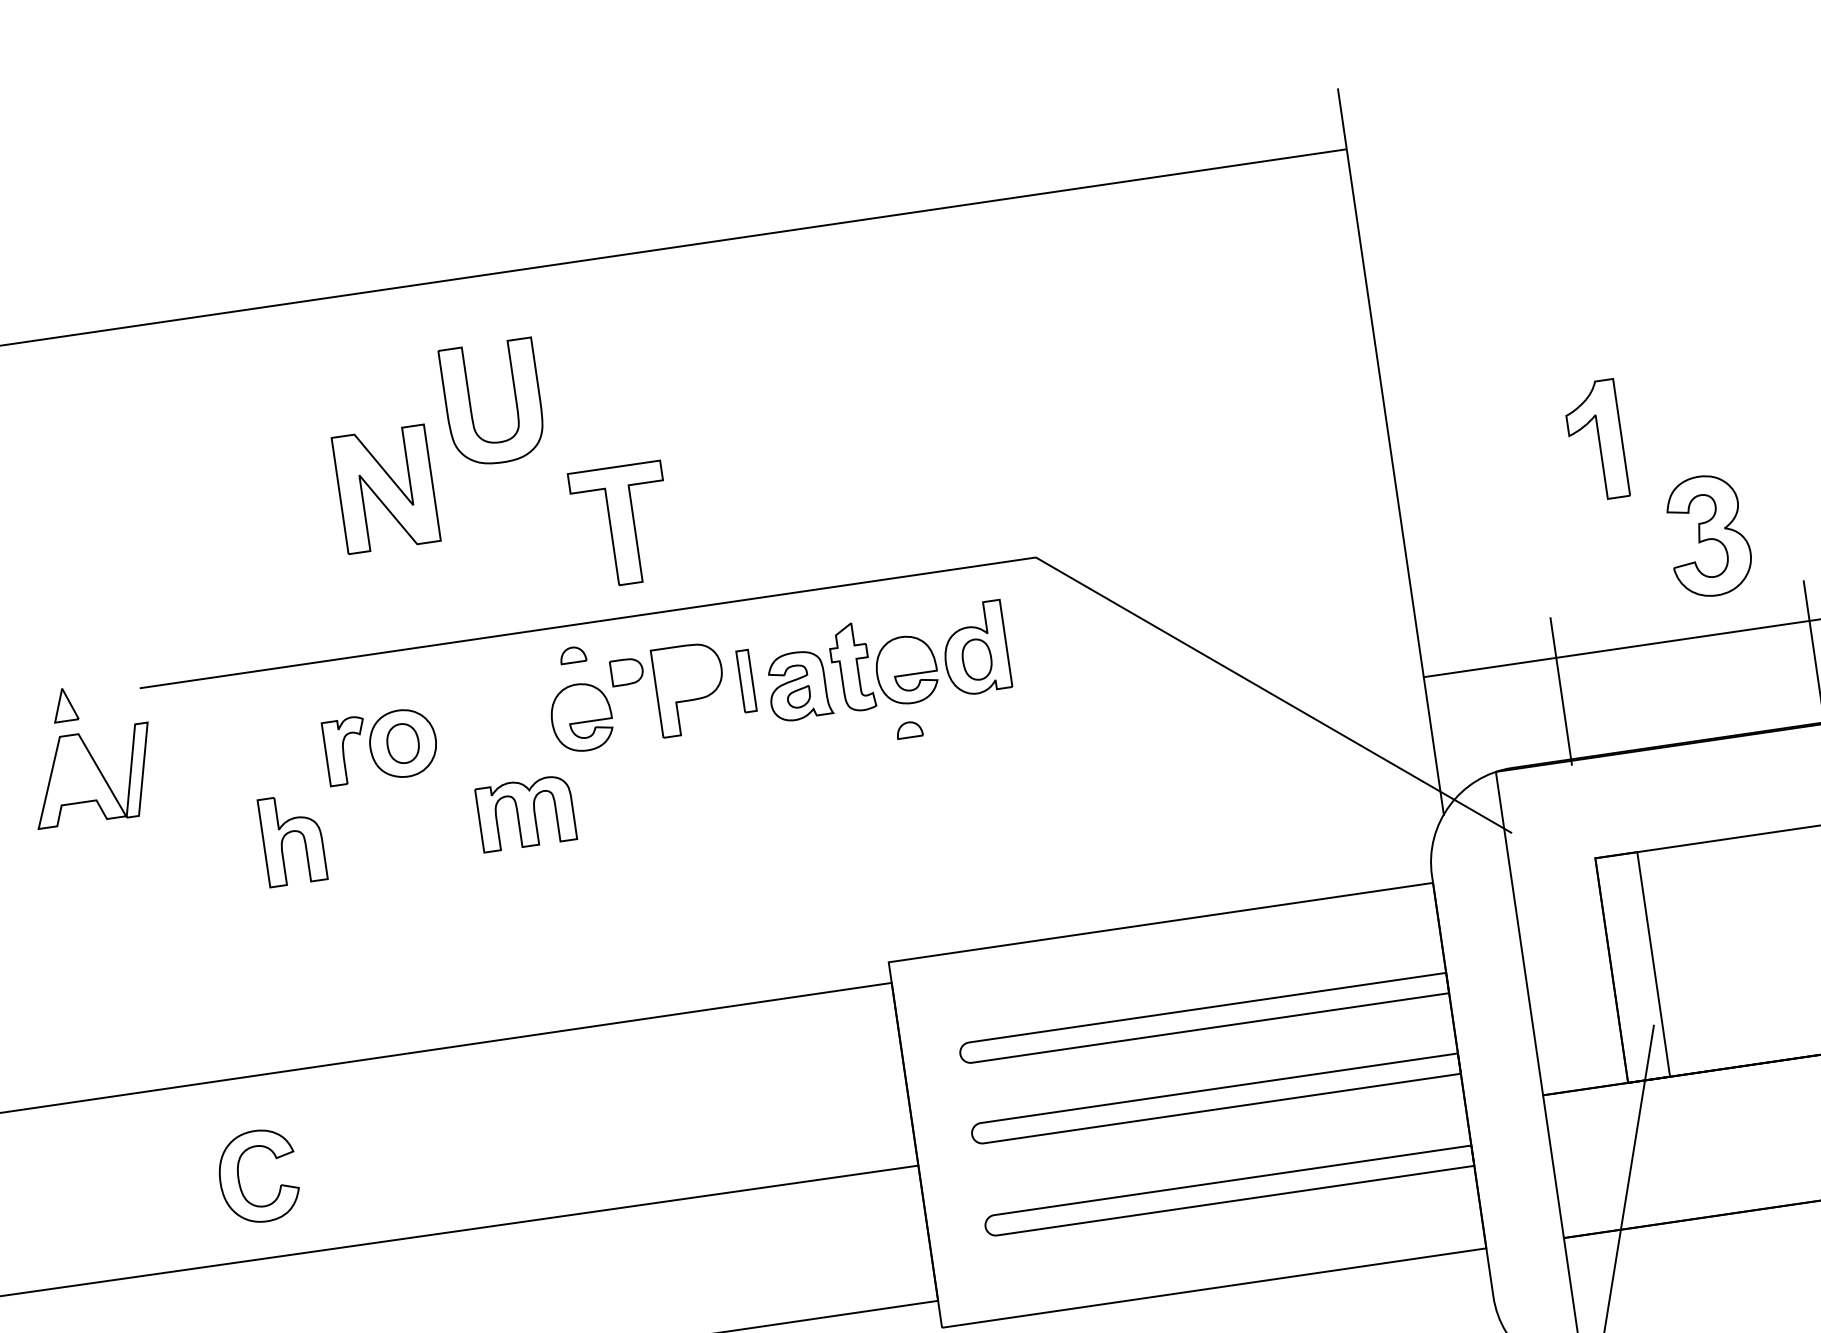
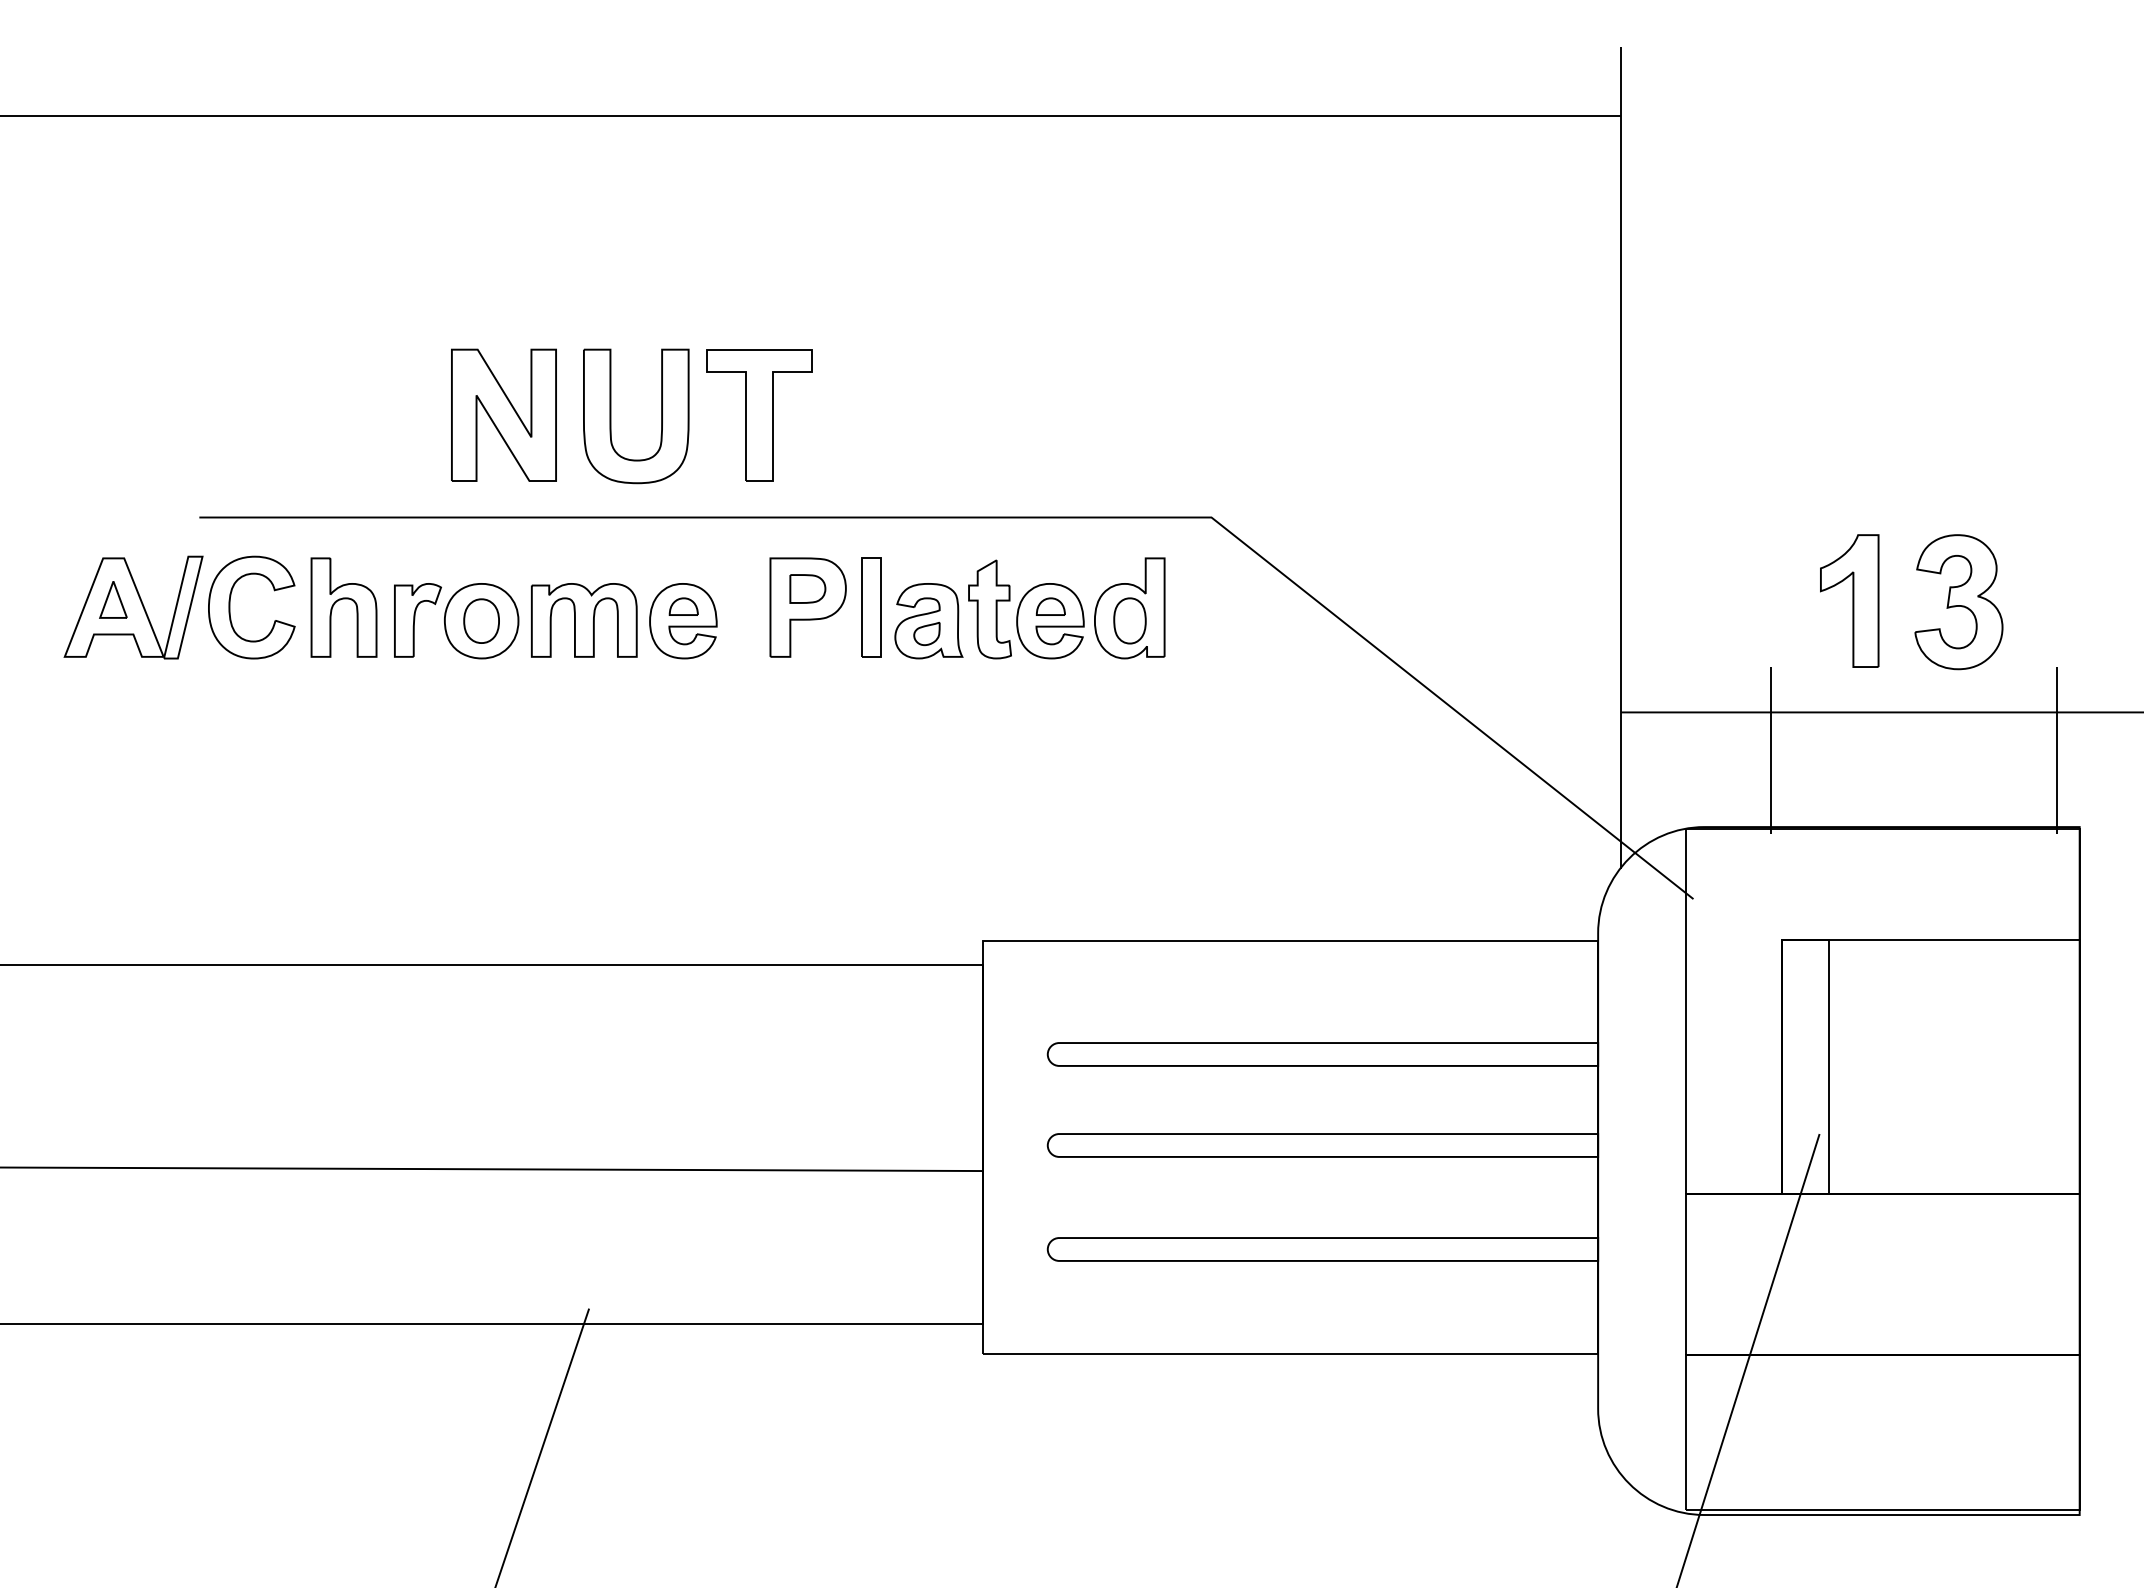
part: (471, 406) -> (611, 416), moved
part: (1595, 440) -> (1849, 600), moved
part: (385, 488) -> (503, 414), moved
part: (572, 654) -> (683, 606), moved
part: (626, 671) -> (807, 588), moved
part: (746, 681) -> (871, 607), size x1.43
part: (64, 704) -> (113, 599), moved
part: (909, 729) -> (1050, 606), moved
part: (526, 813) -> (584, 620), moved
part: (288, 833) -> (340, 600), moved
part: (239, 1179) -> (230, 607), moved

